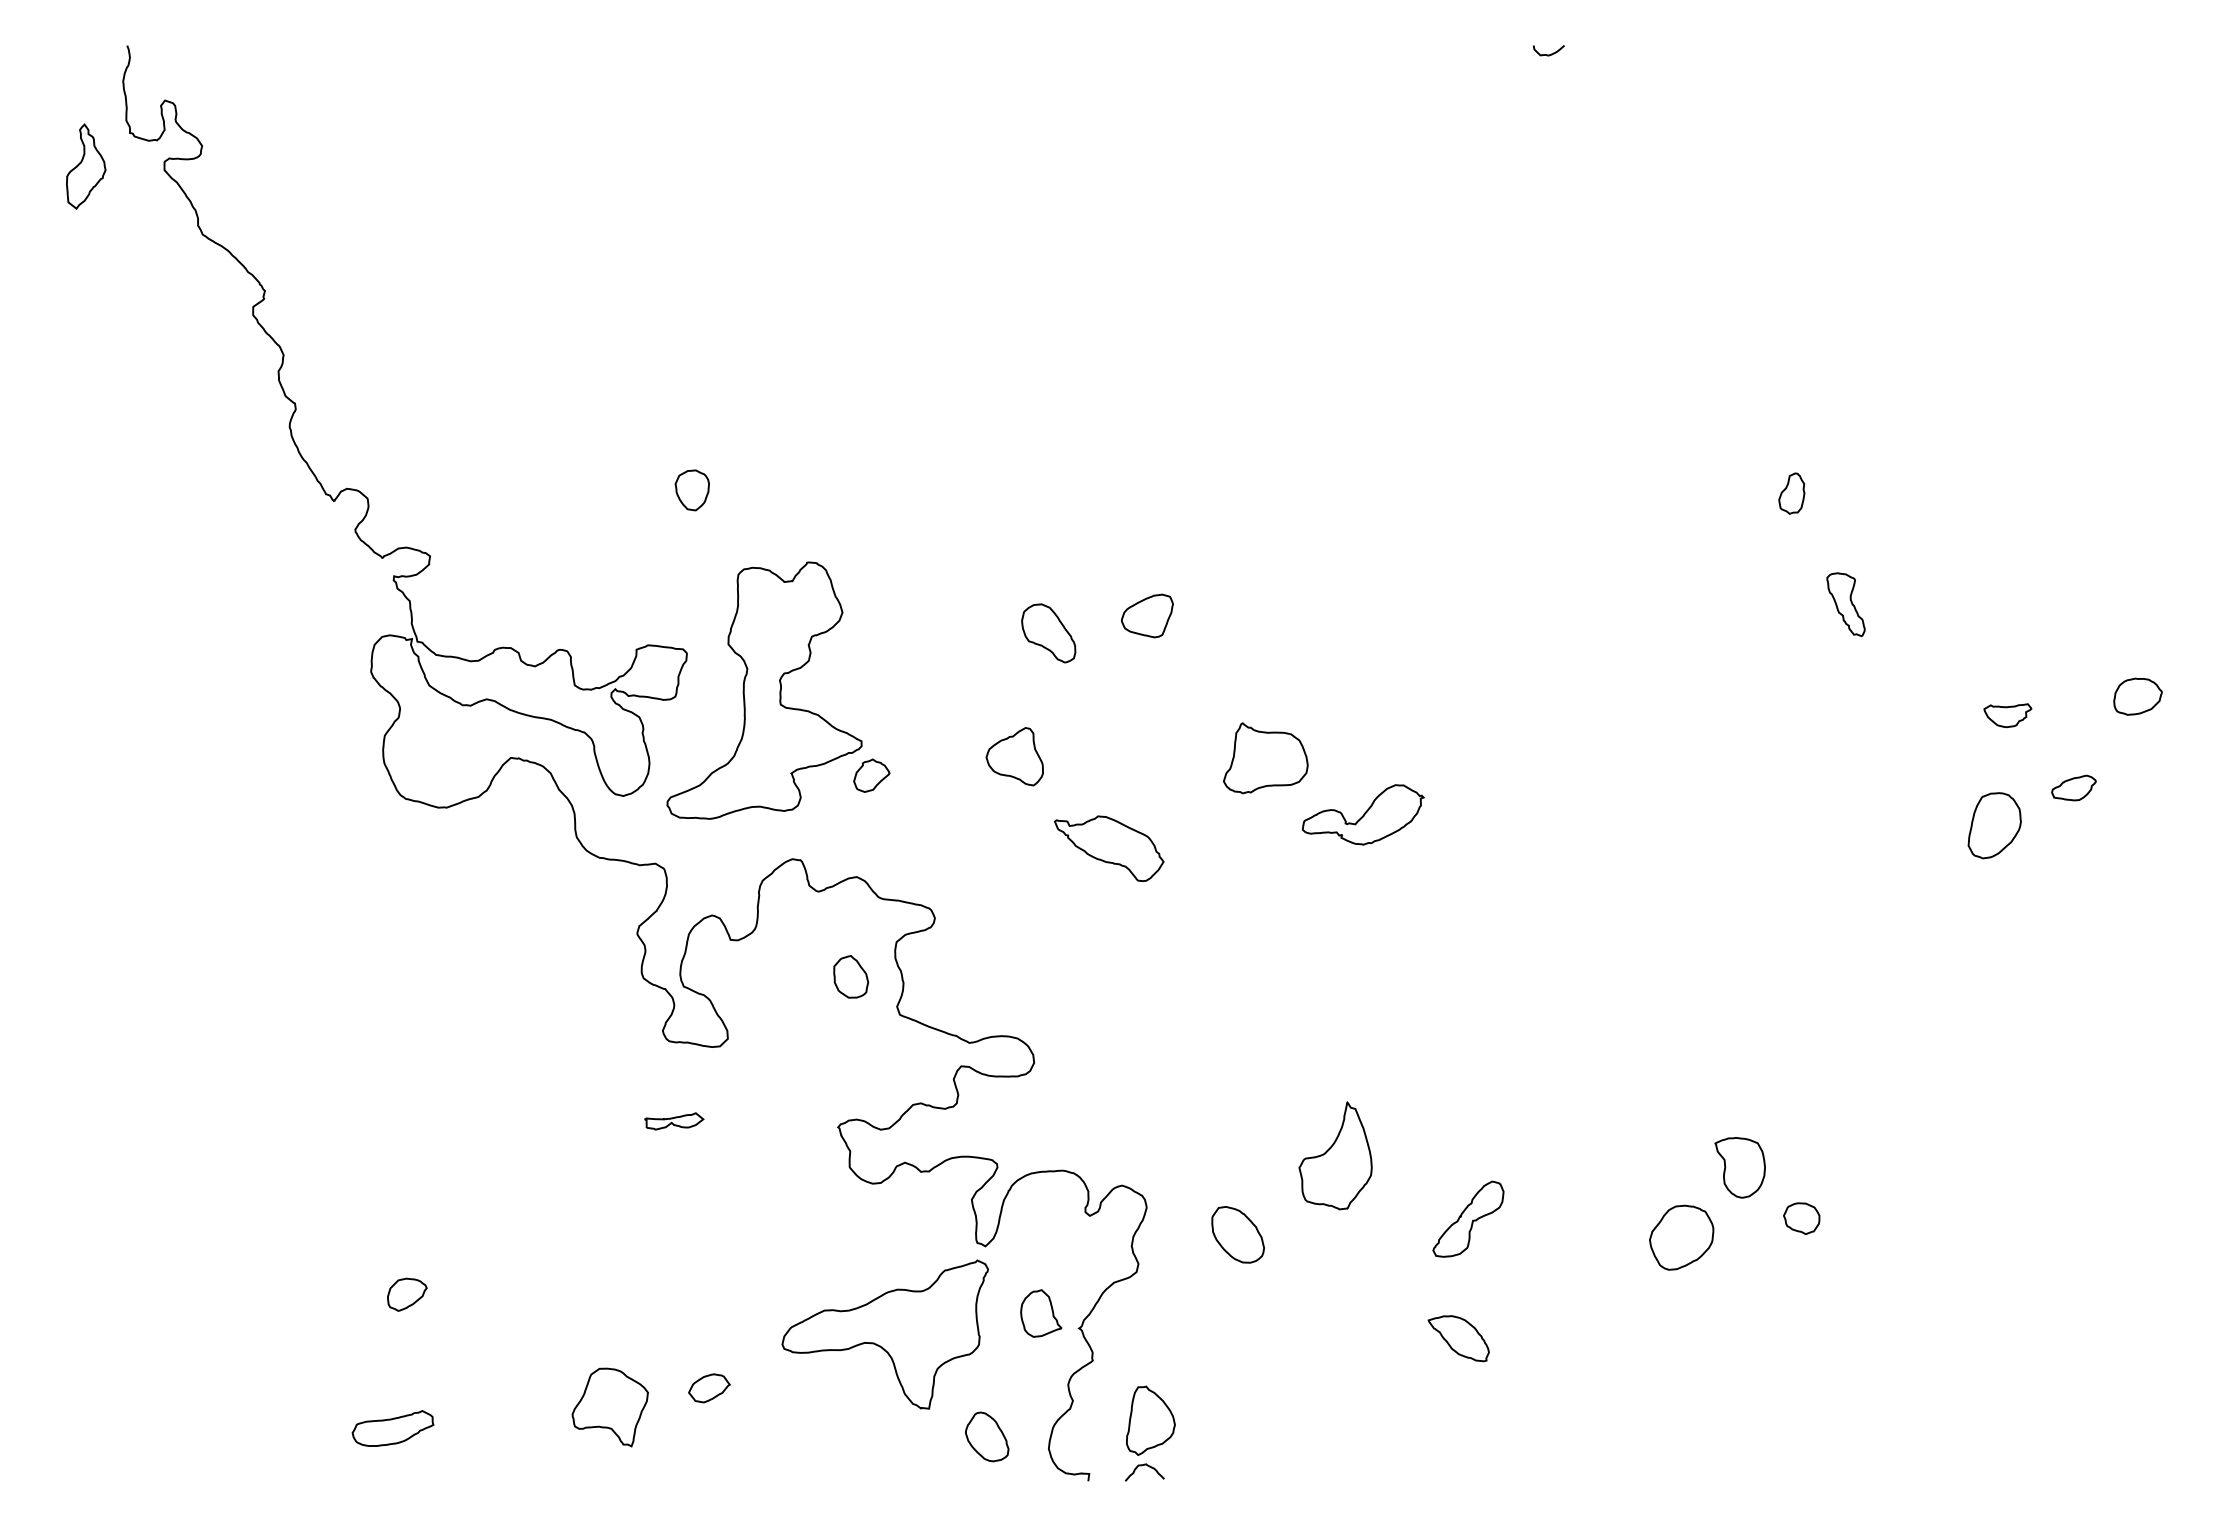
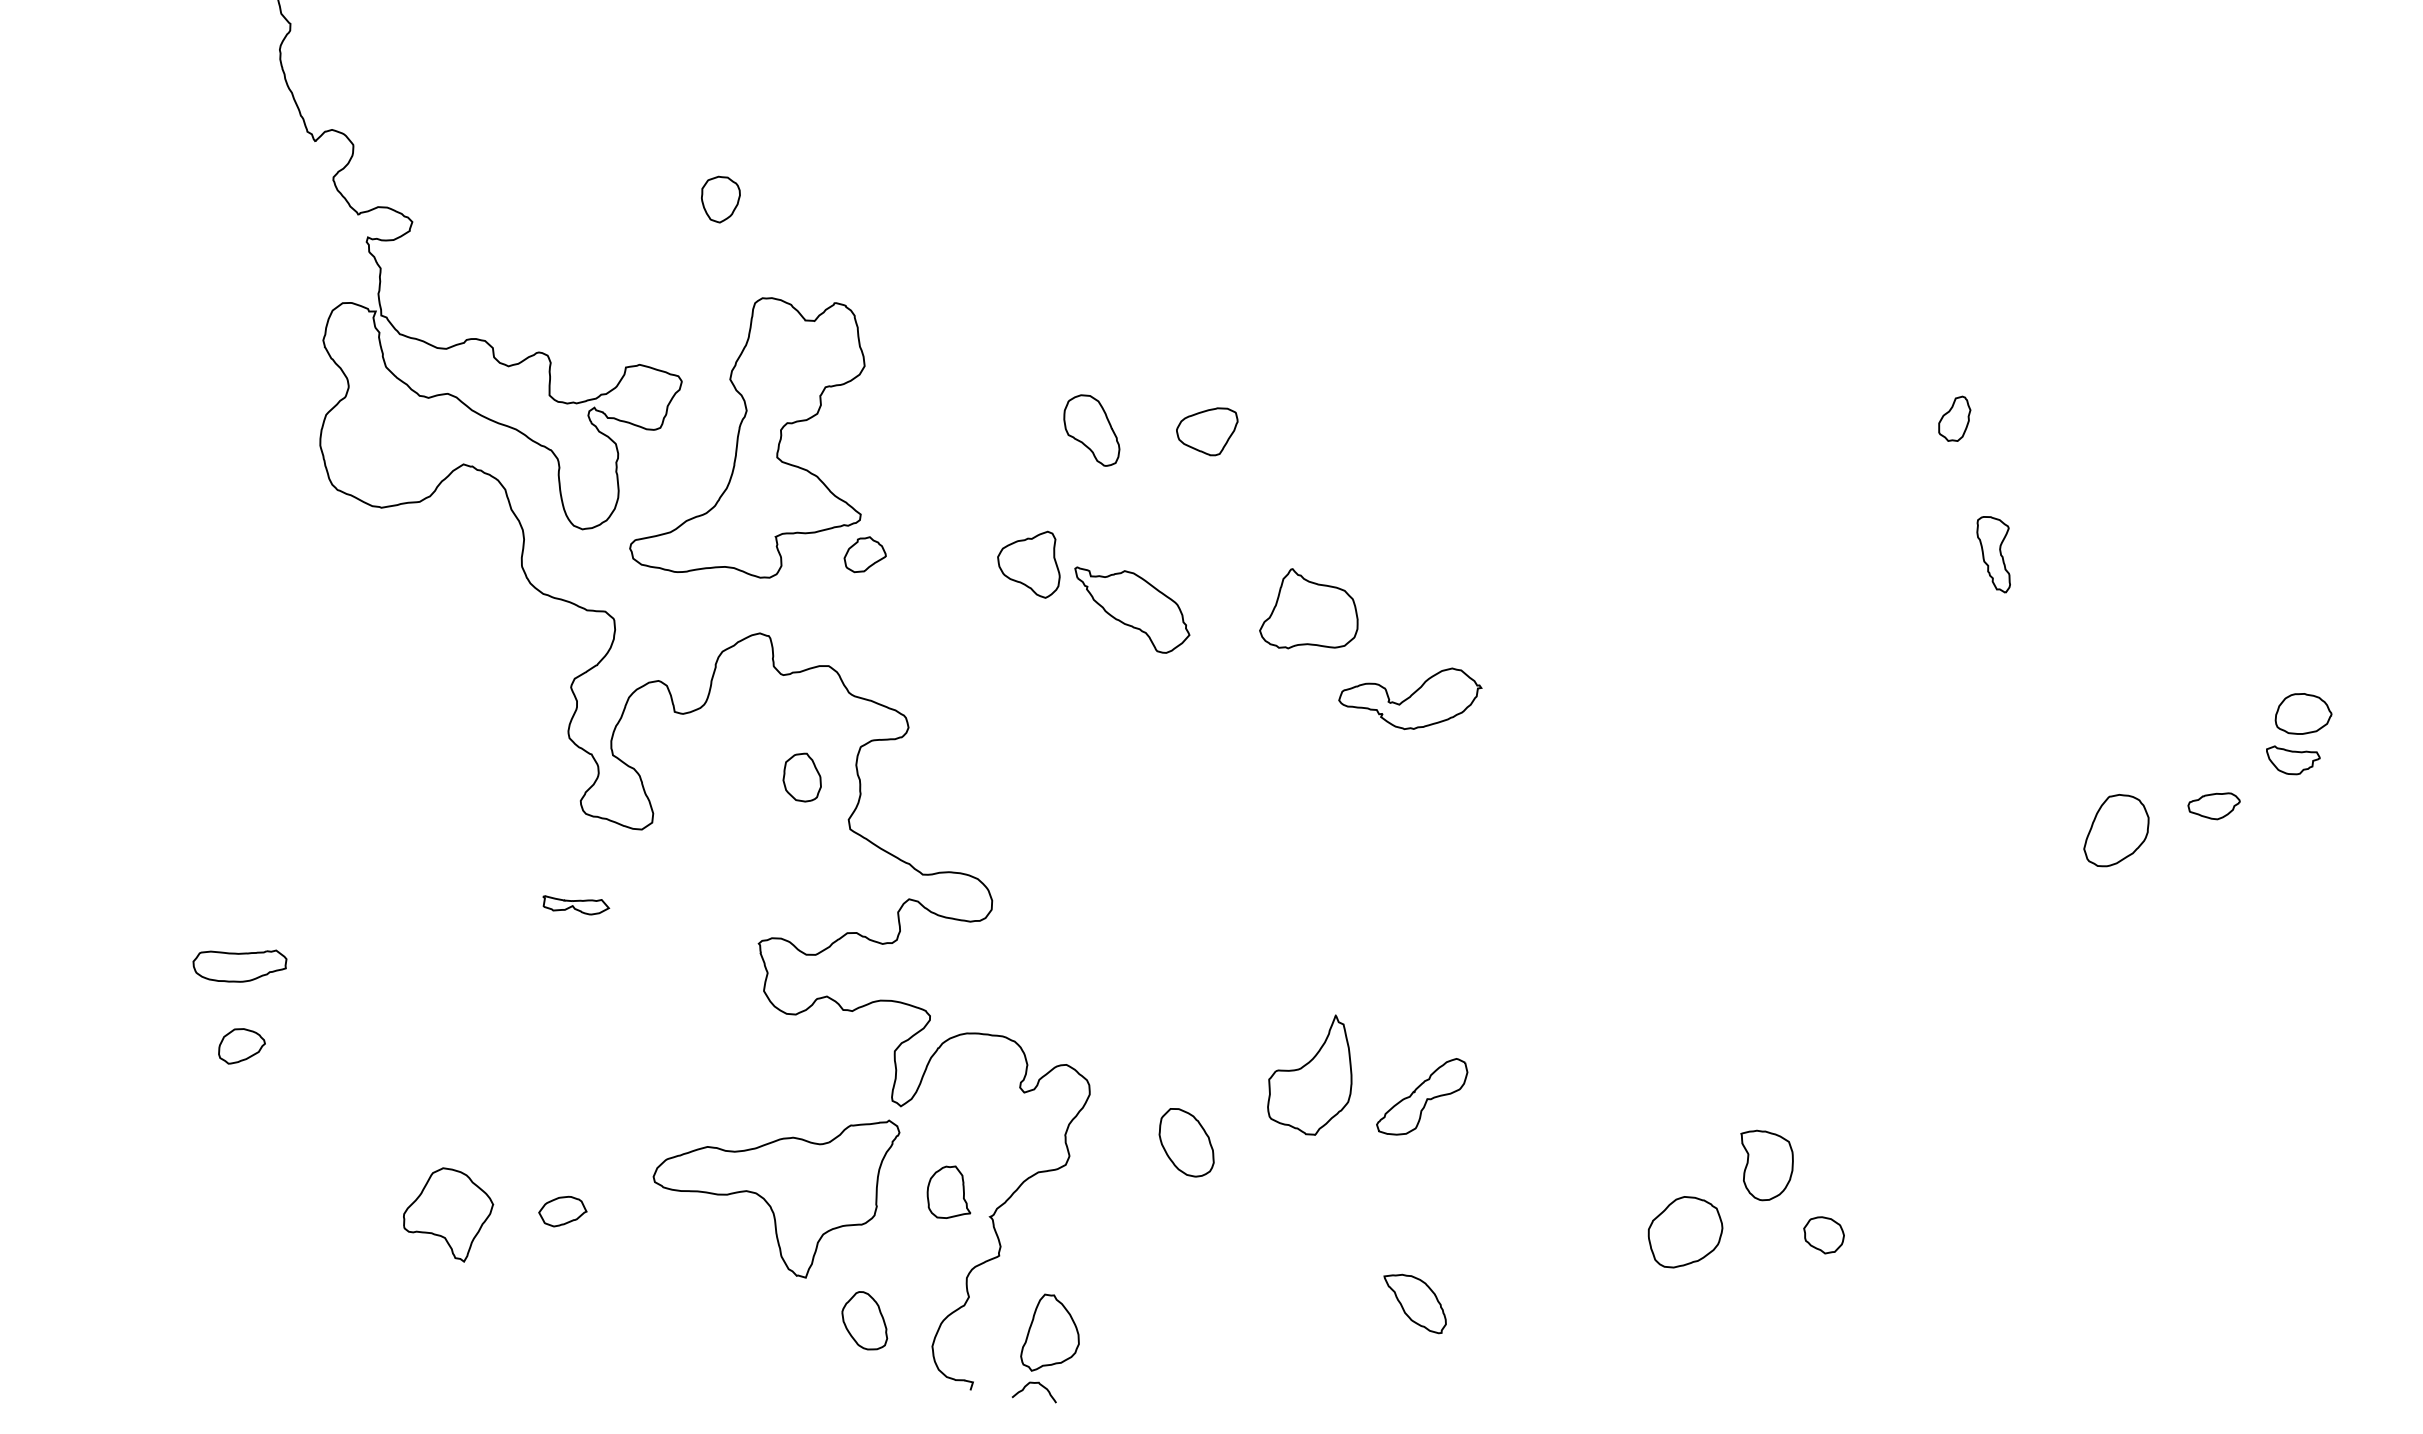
part: (2007, 715) -> (2291, 761), moved
part: (1109, 848) -> (1131, 609), moved
part: (1468, 1218) -> (1422, 1095), moved
part: (392, 1428) -> (239, 964), moved

